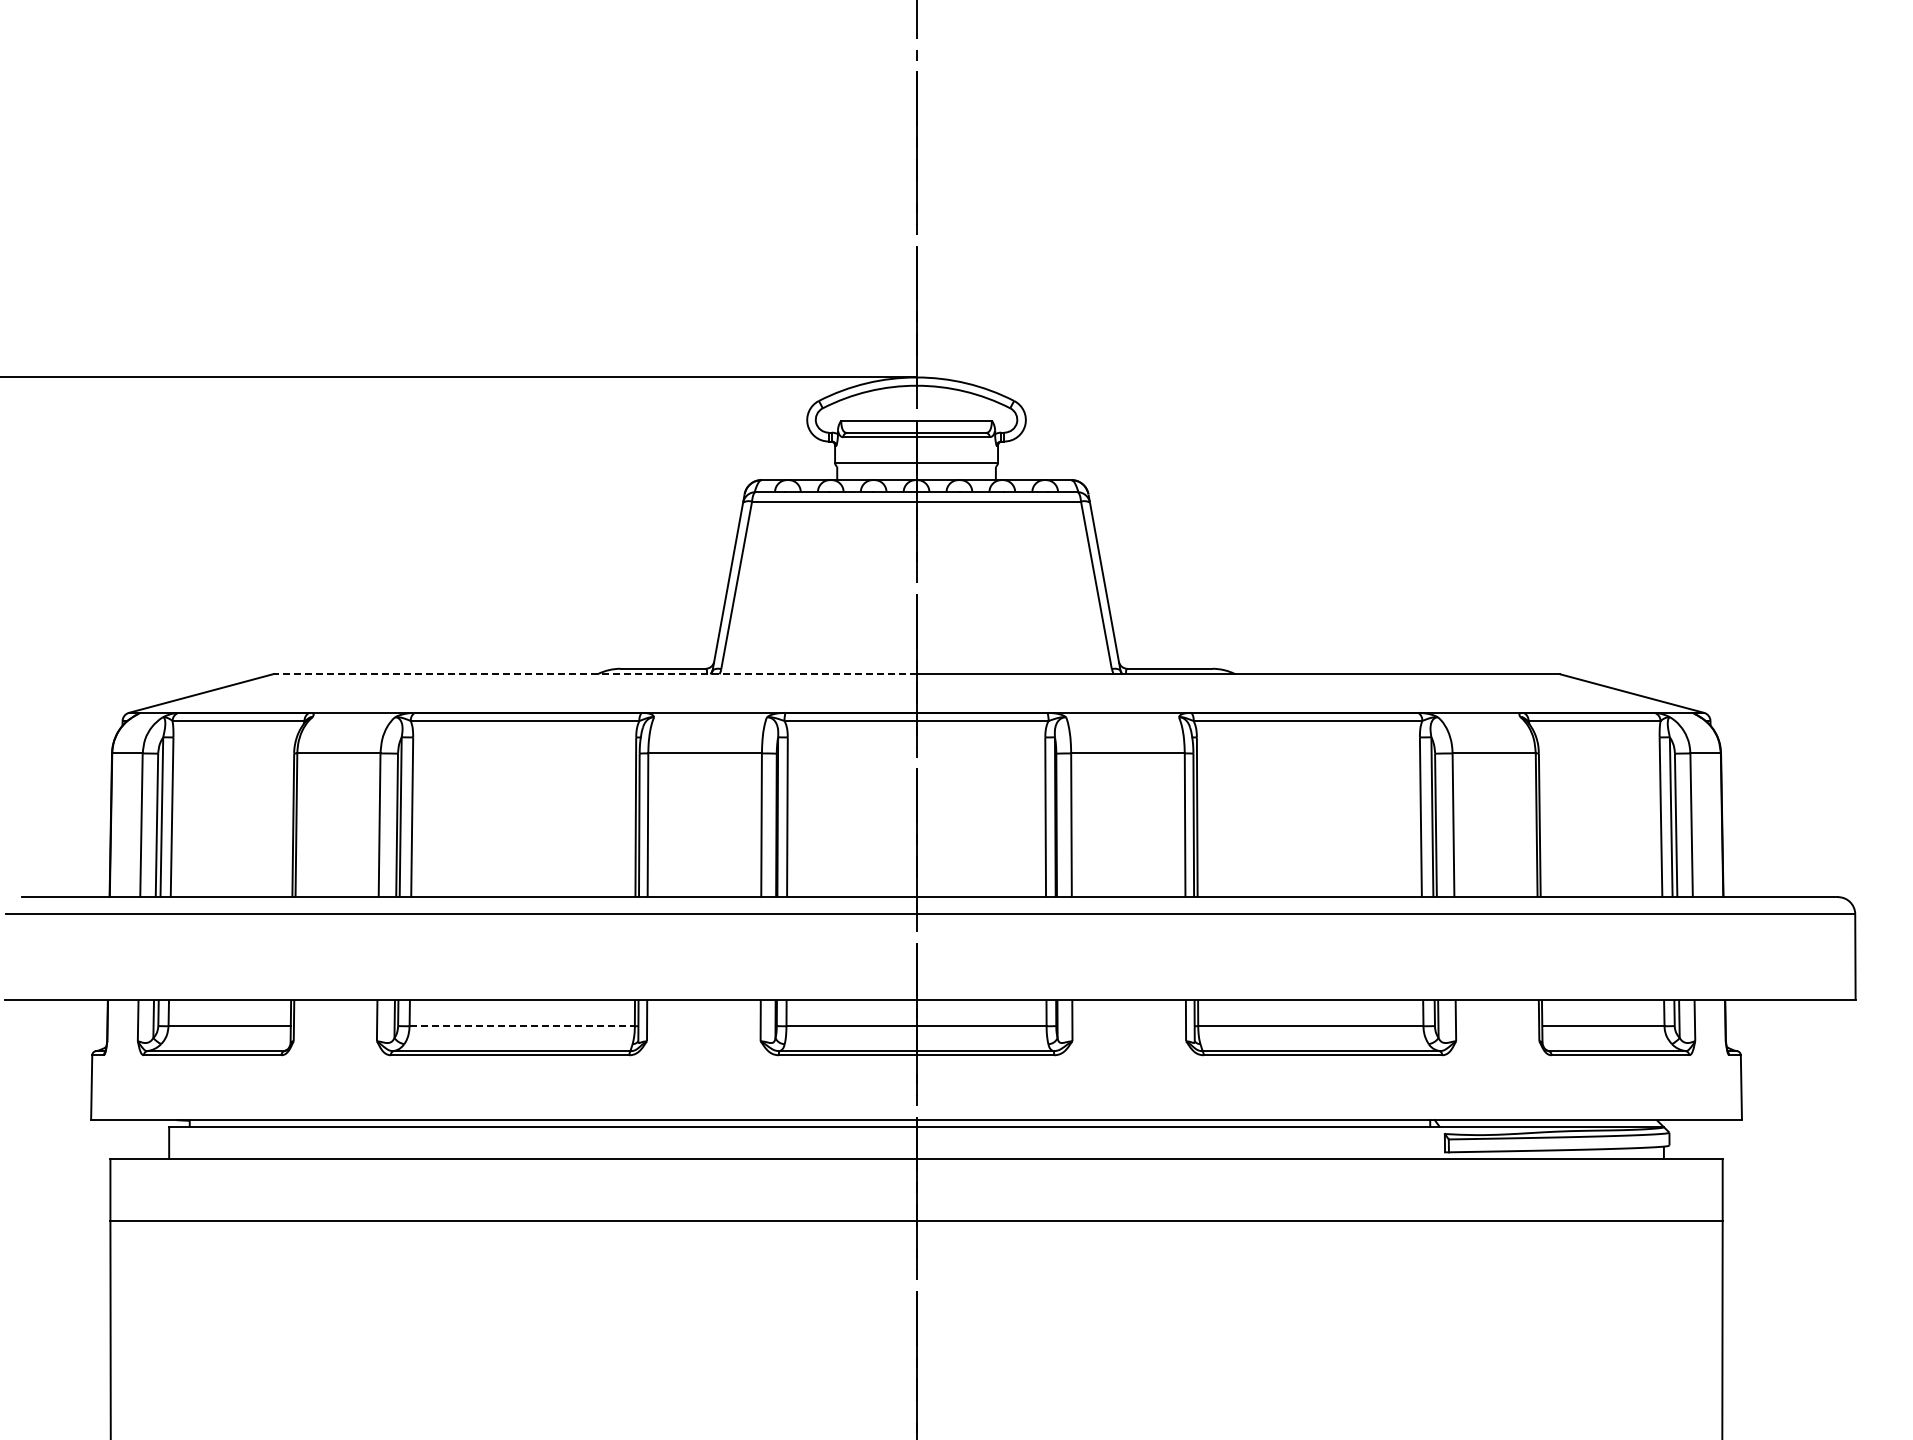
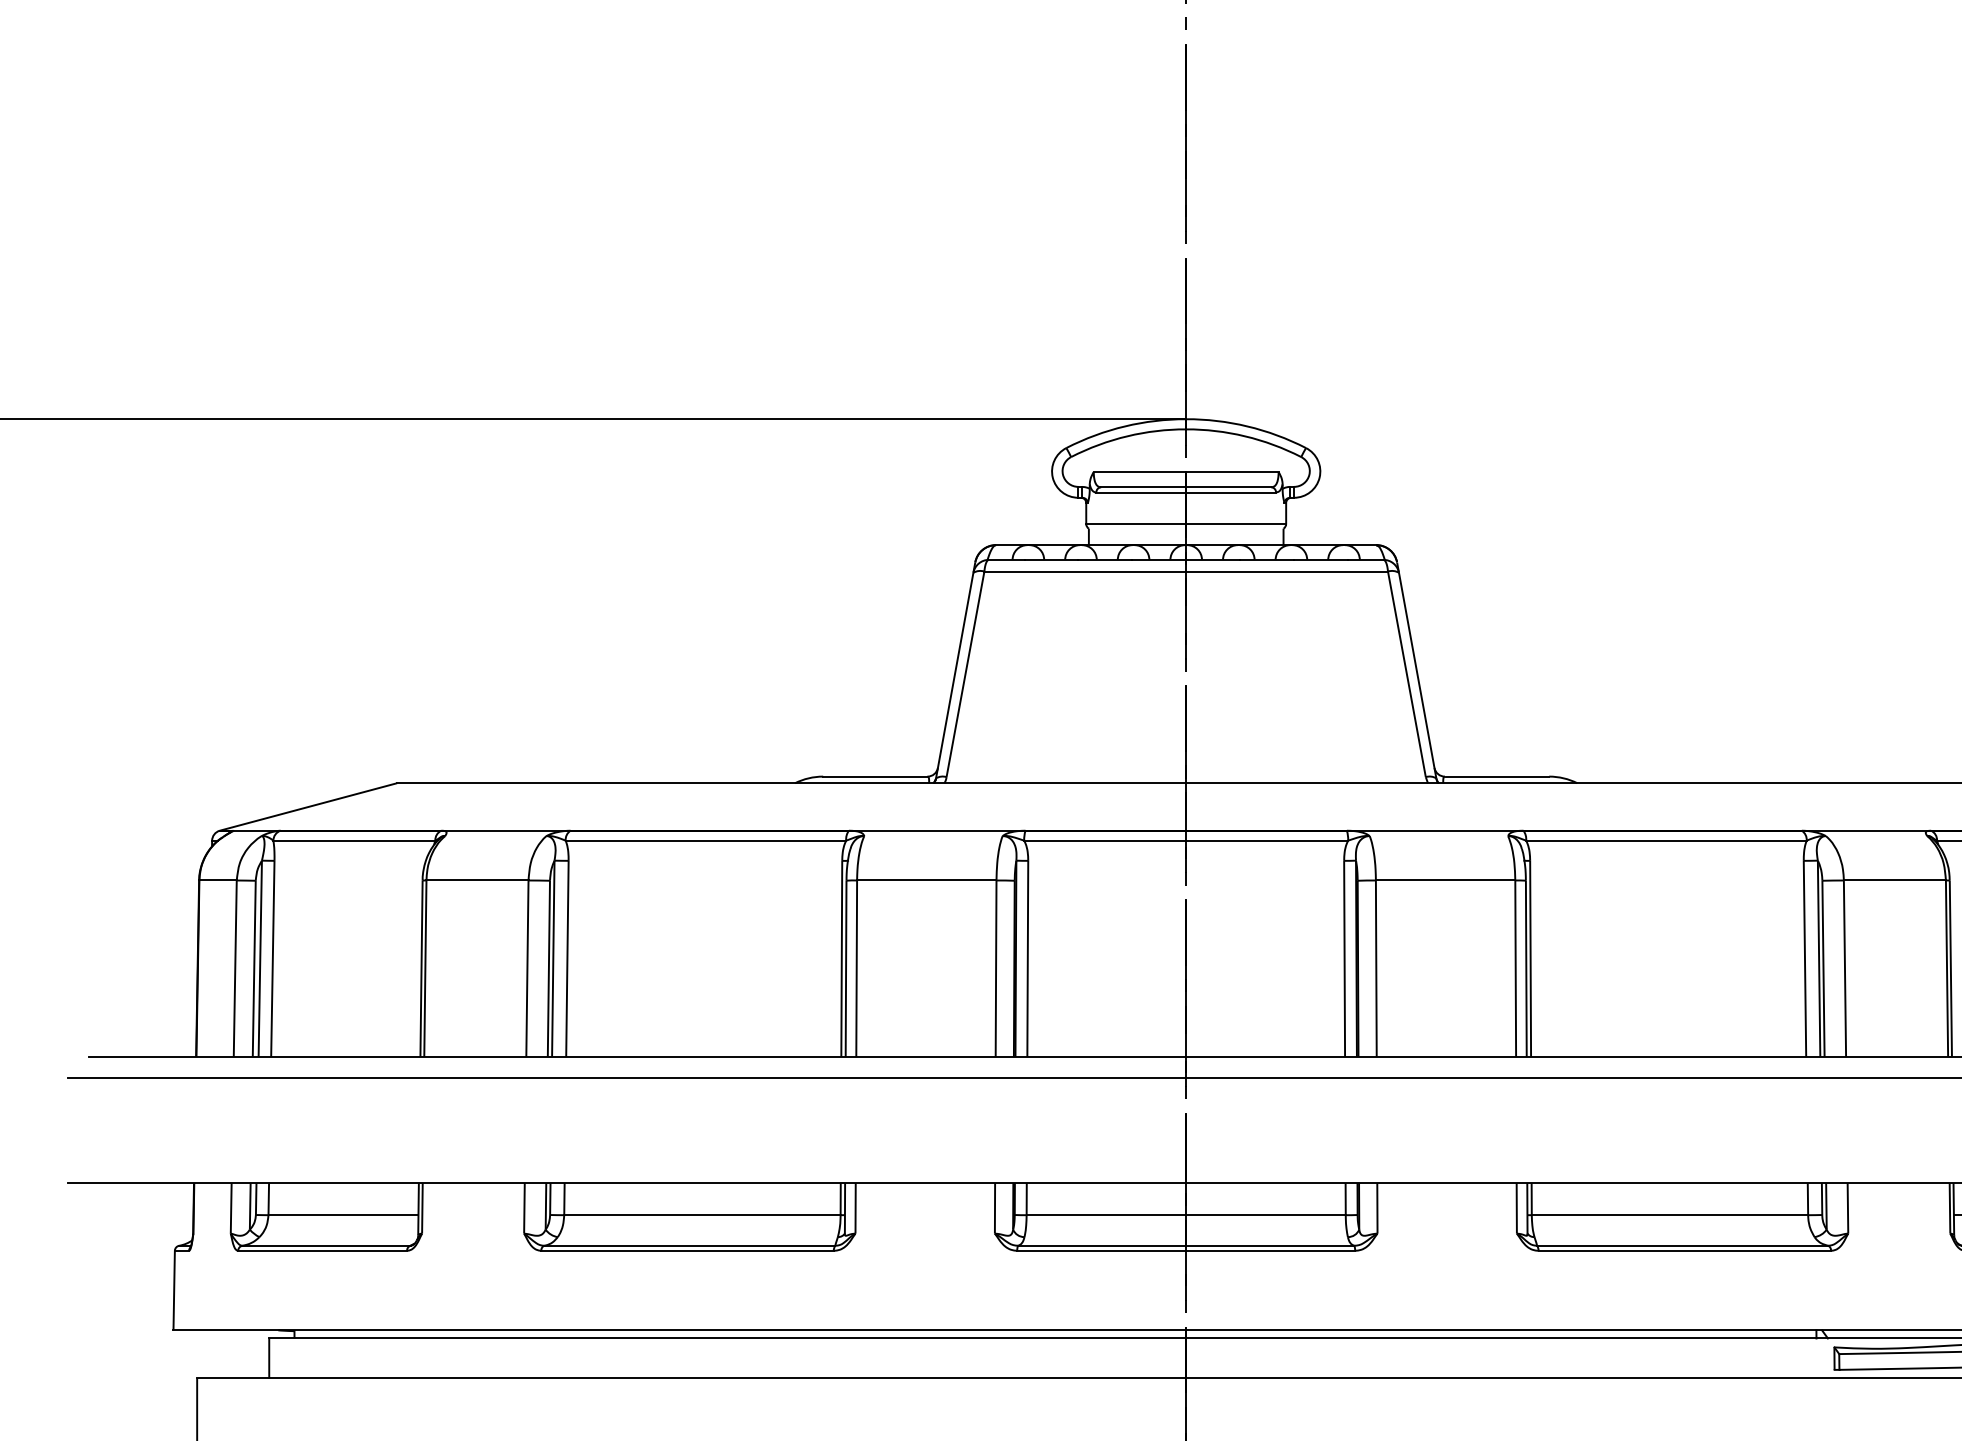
line: (594, 674) -> (791, 783), dashed -> solid
line: (522, 1026) -> (702, 1215), dashed -> solid

